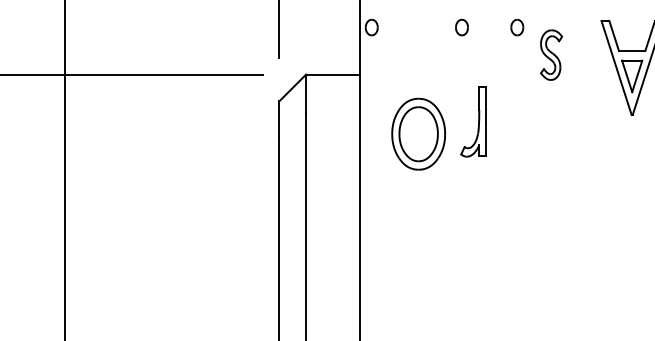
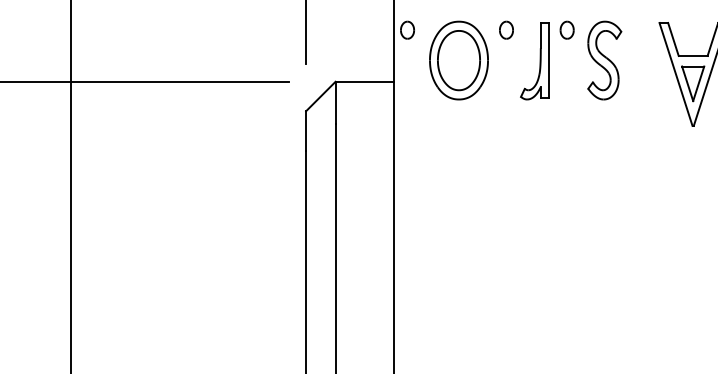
part: (551, 54) -> (604, 59), size x1.43
part: (473, 121) -> (534, 60), moved
part: (418, 133) -> (458, 59), moved

